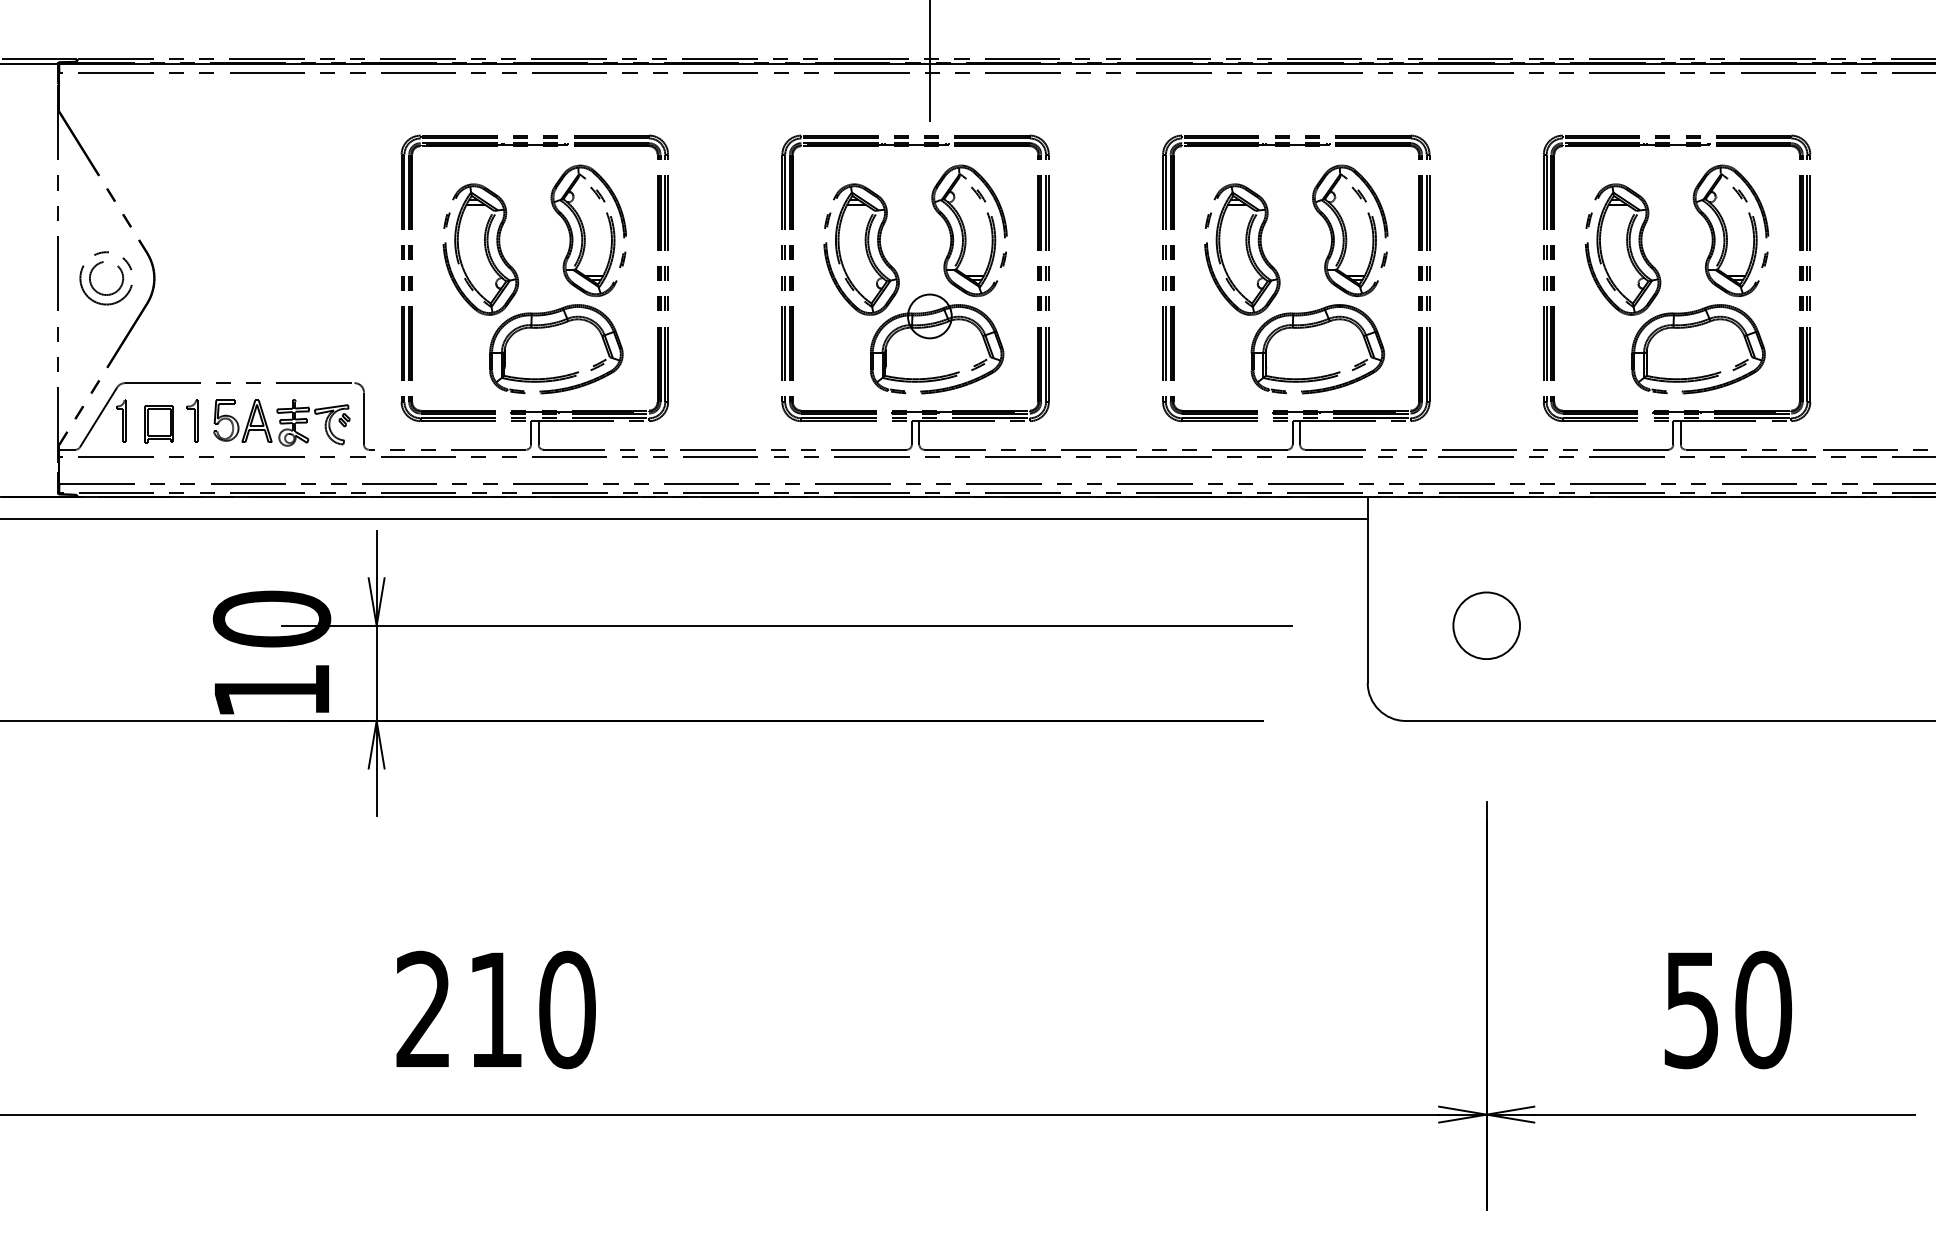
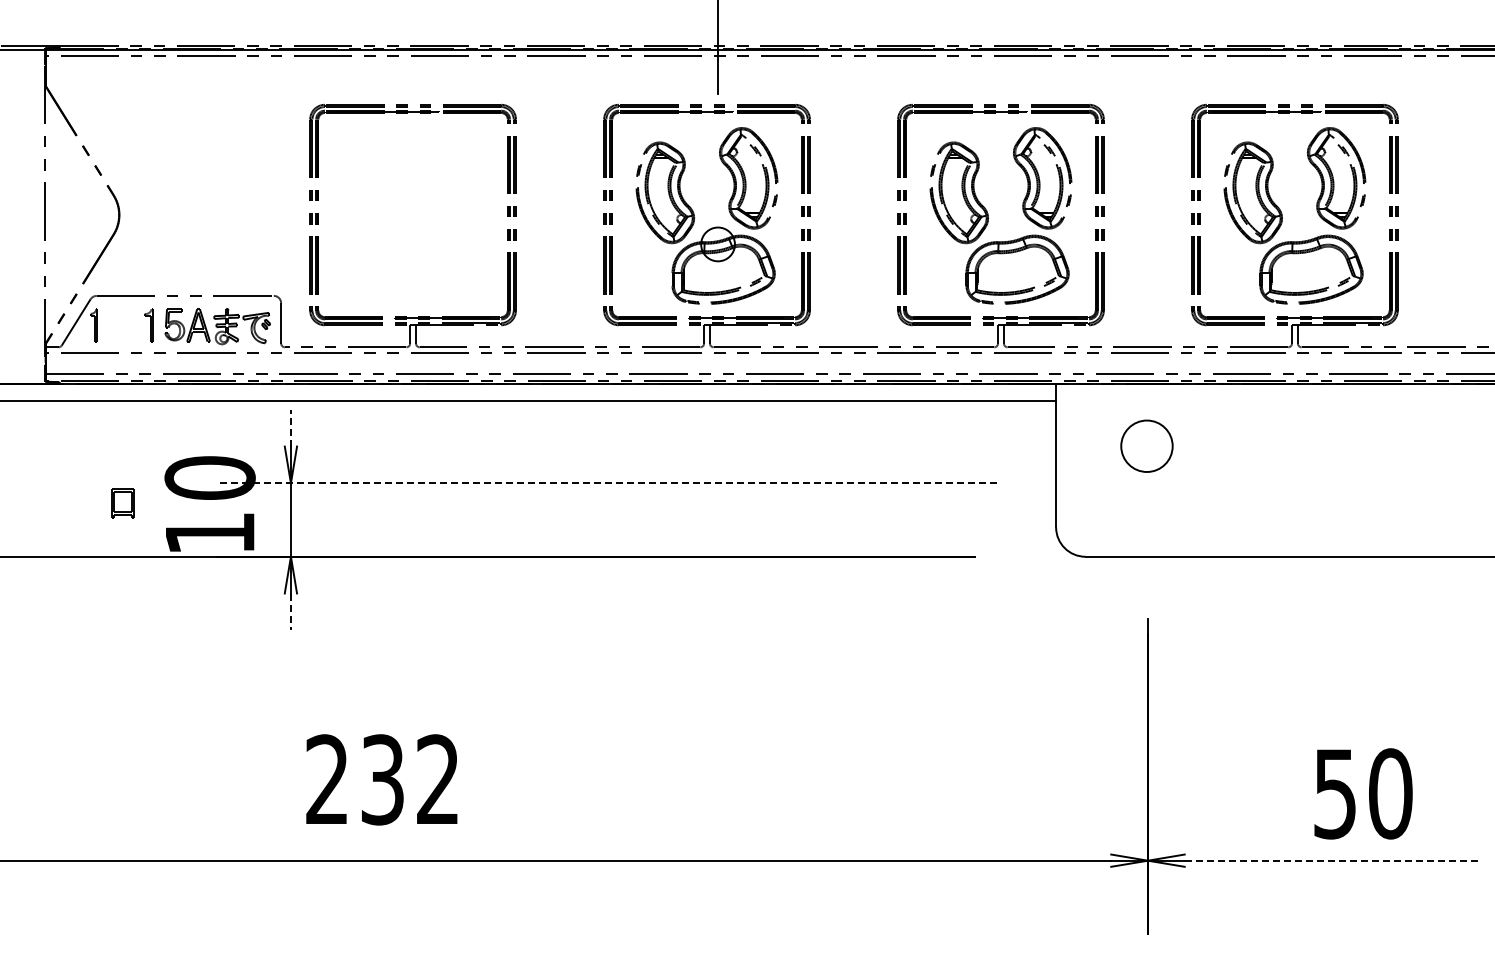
part: (519, 281) -> (401, 217), removed
part: (95, 288) -> (73, 222), removed
part: (158, 424) -> (122, 503), moved
line: (376, 553) -> (290, 427), solid -> dashed
circle: (1486, 624) -> (1146, 445), moved
line: (786, 626) -> (607, 483), solid -> dashed
line: (376, 793) -> (290, 612), solid -> dashed
text: (532, 1009) -> (411, 779), 210 -> 232
text: (1728, 1009) -> (1363, 793), moved
line: (1724, 1114) -> (1331, 860), solid -> dashed

